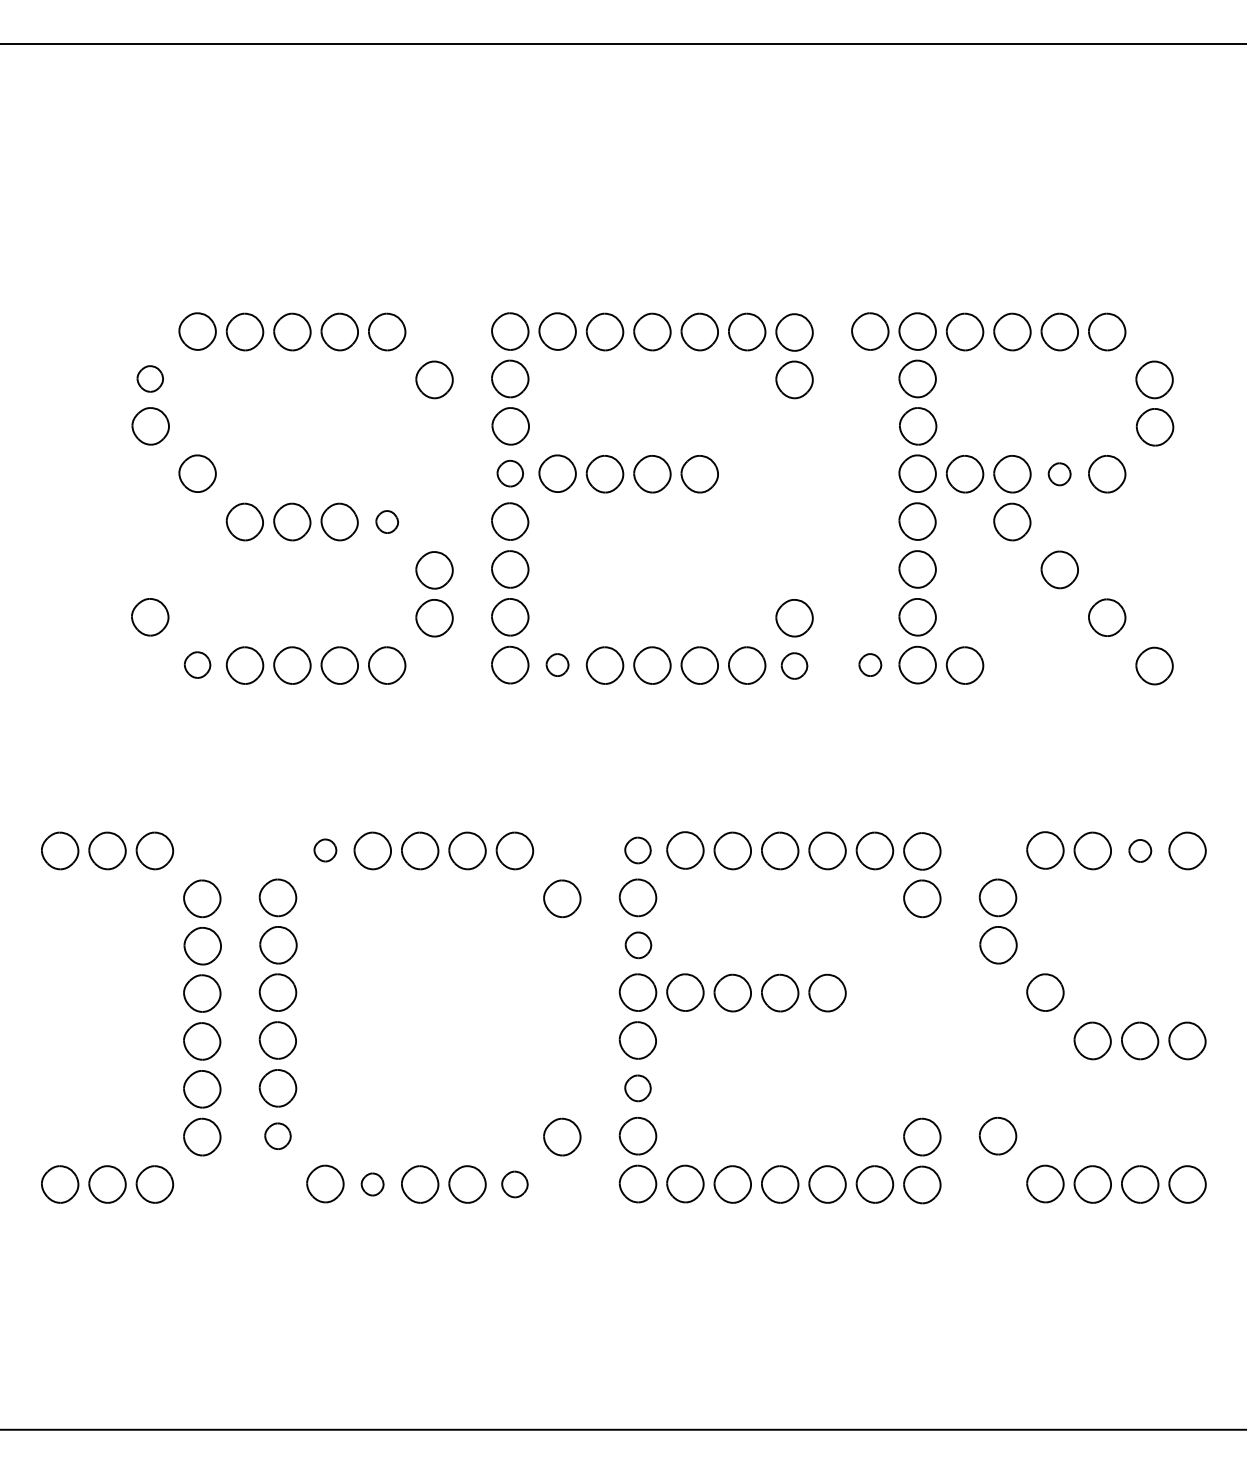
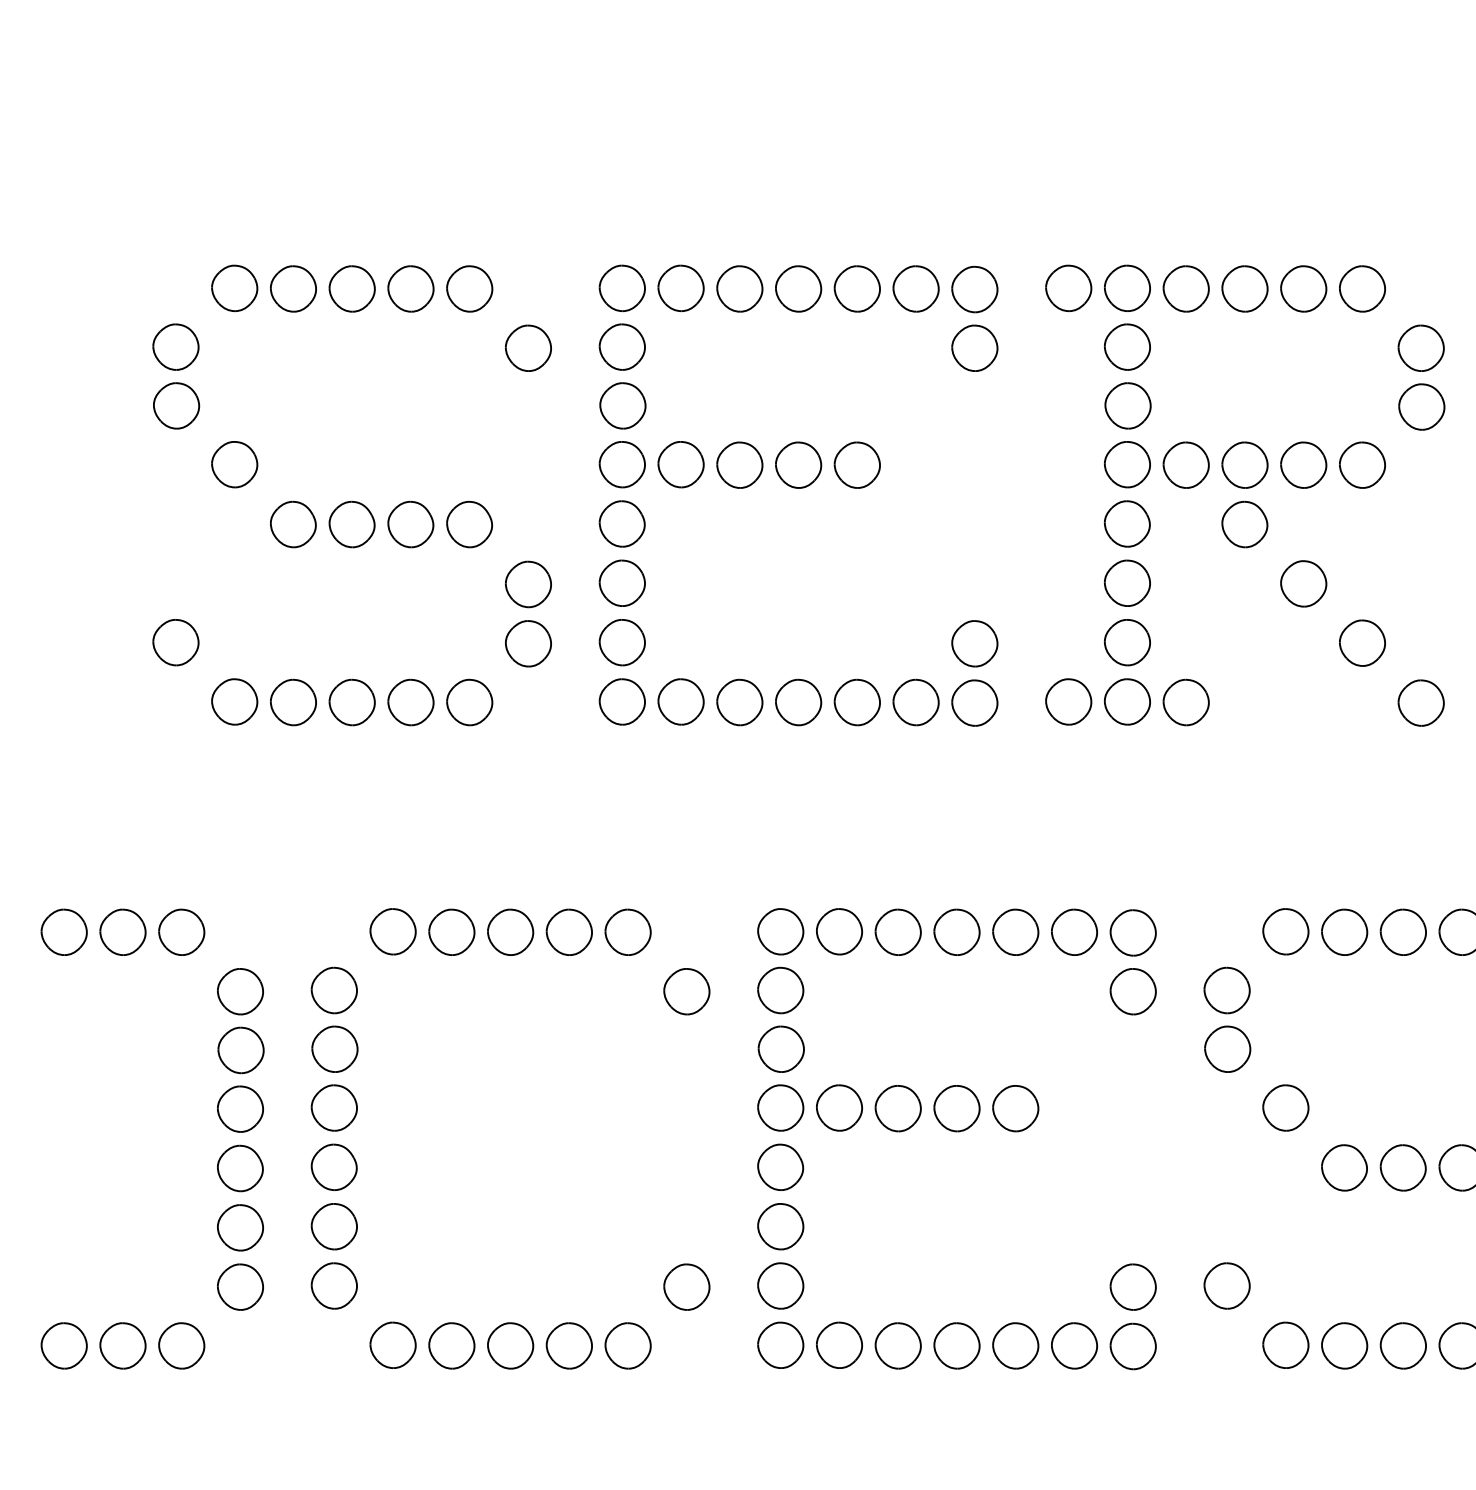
part: (150, 378) -> (176, 346), size x1.43
part: (510, 473) -> (622, 464), size x1.43
part: (1059, 474) -> (1303, 465), size x1.67
part: (387, 521) -> (470, 523), size x1.67
part: (197, 664) -> (234, 701), size x1.43
part: (557, 664) -> (680, 701), size x1.67
part: (870, 664) -> (1068, 701), size x1.67
part: (794, 665) -> (974, 702), size x1.43
part: (325, 850) -> (393, 931), size x1.67
part: (637, 850) -> (780, 931), size x1.43
part: (1140, 850) -> (1403, 931), size x1.67
part: (638, 945) -> (781, 1049), size x1.43
part: (637, 1088) -> (780, 1226), size x1.43
part: (277, 1136) -> (333, 1286), size x1.43
part: (372, 1184) -> (451, 1345), size x1.67
part: (514, 1184) -> (627, 1345), size x1.43

